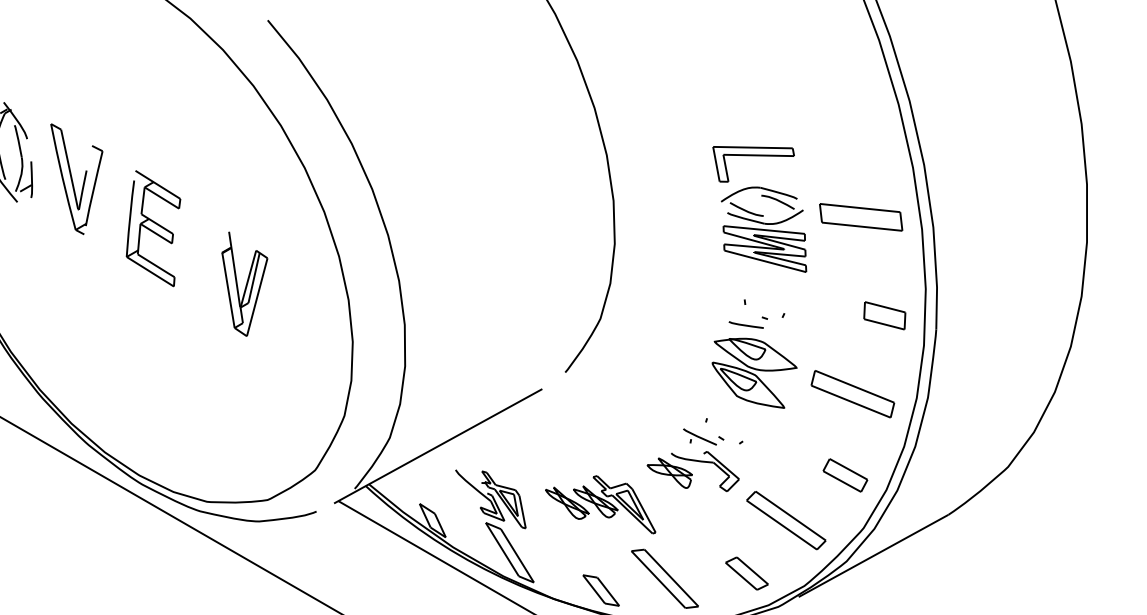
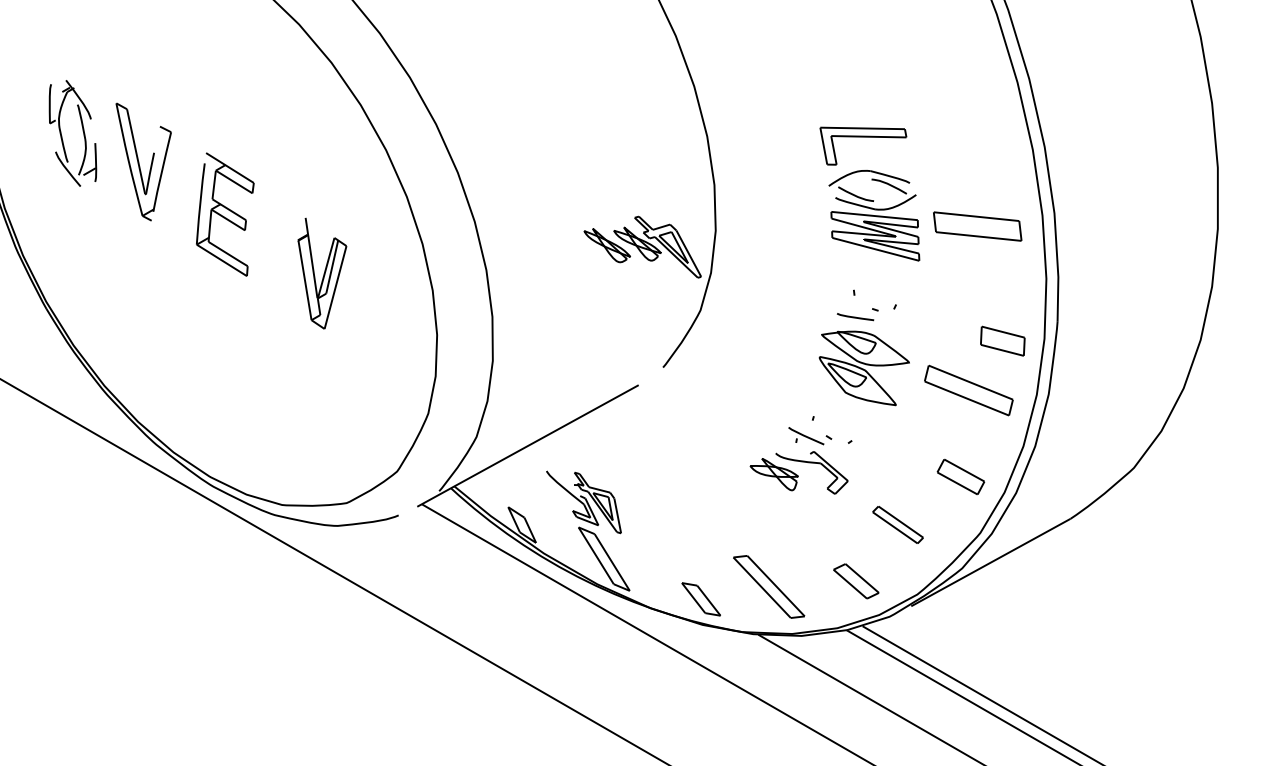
part: (860, 217) -> (977, 226), moved
part: (884, 315) -> (1002, 340), moved
part: (600, 504) -> (642, 246), moved
part: (785, 520) -> (897, 524), size x0.6

